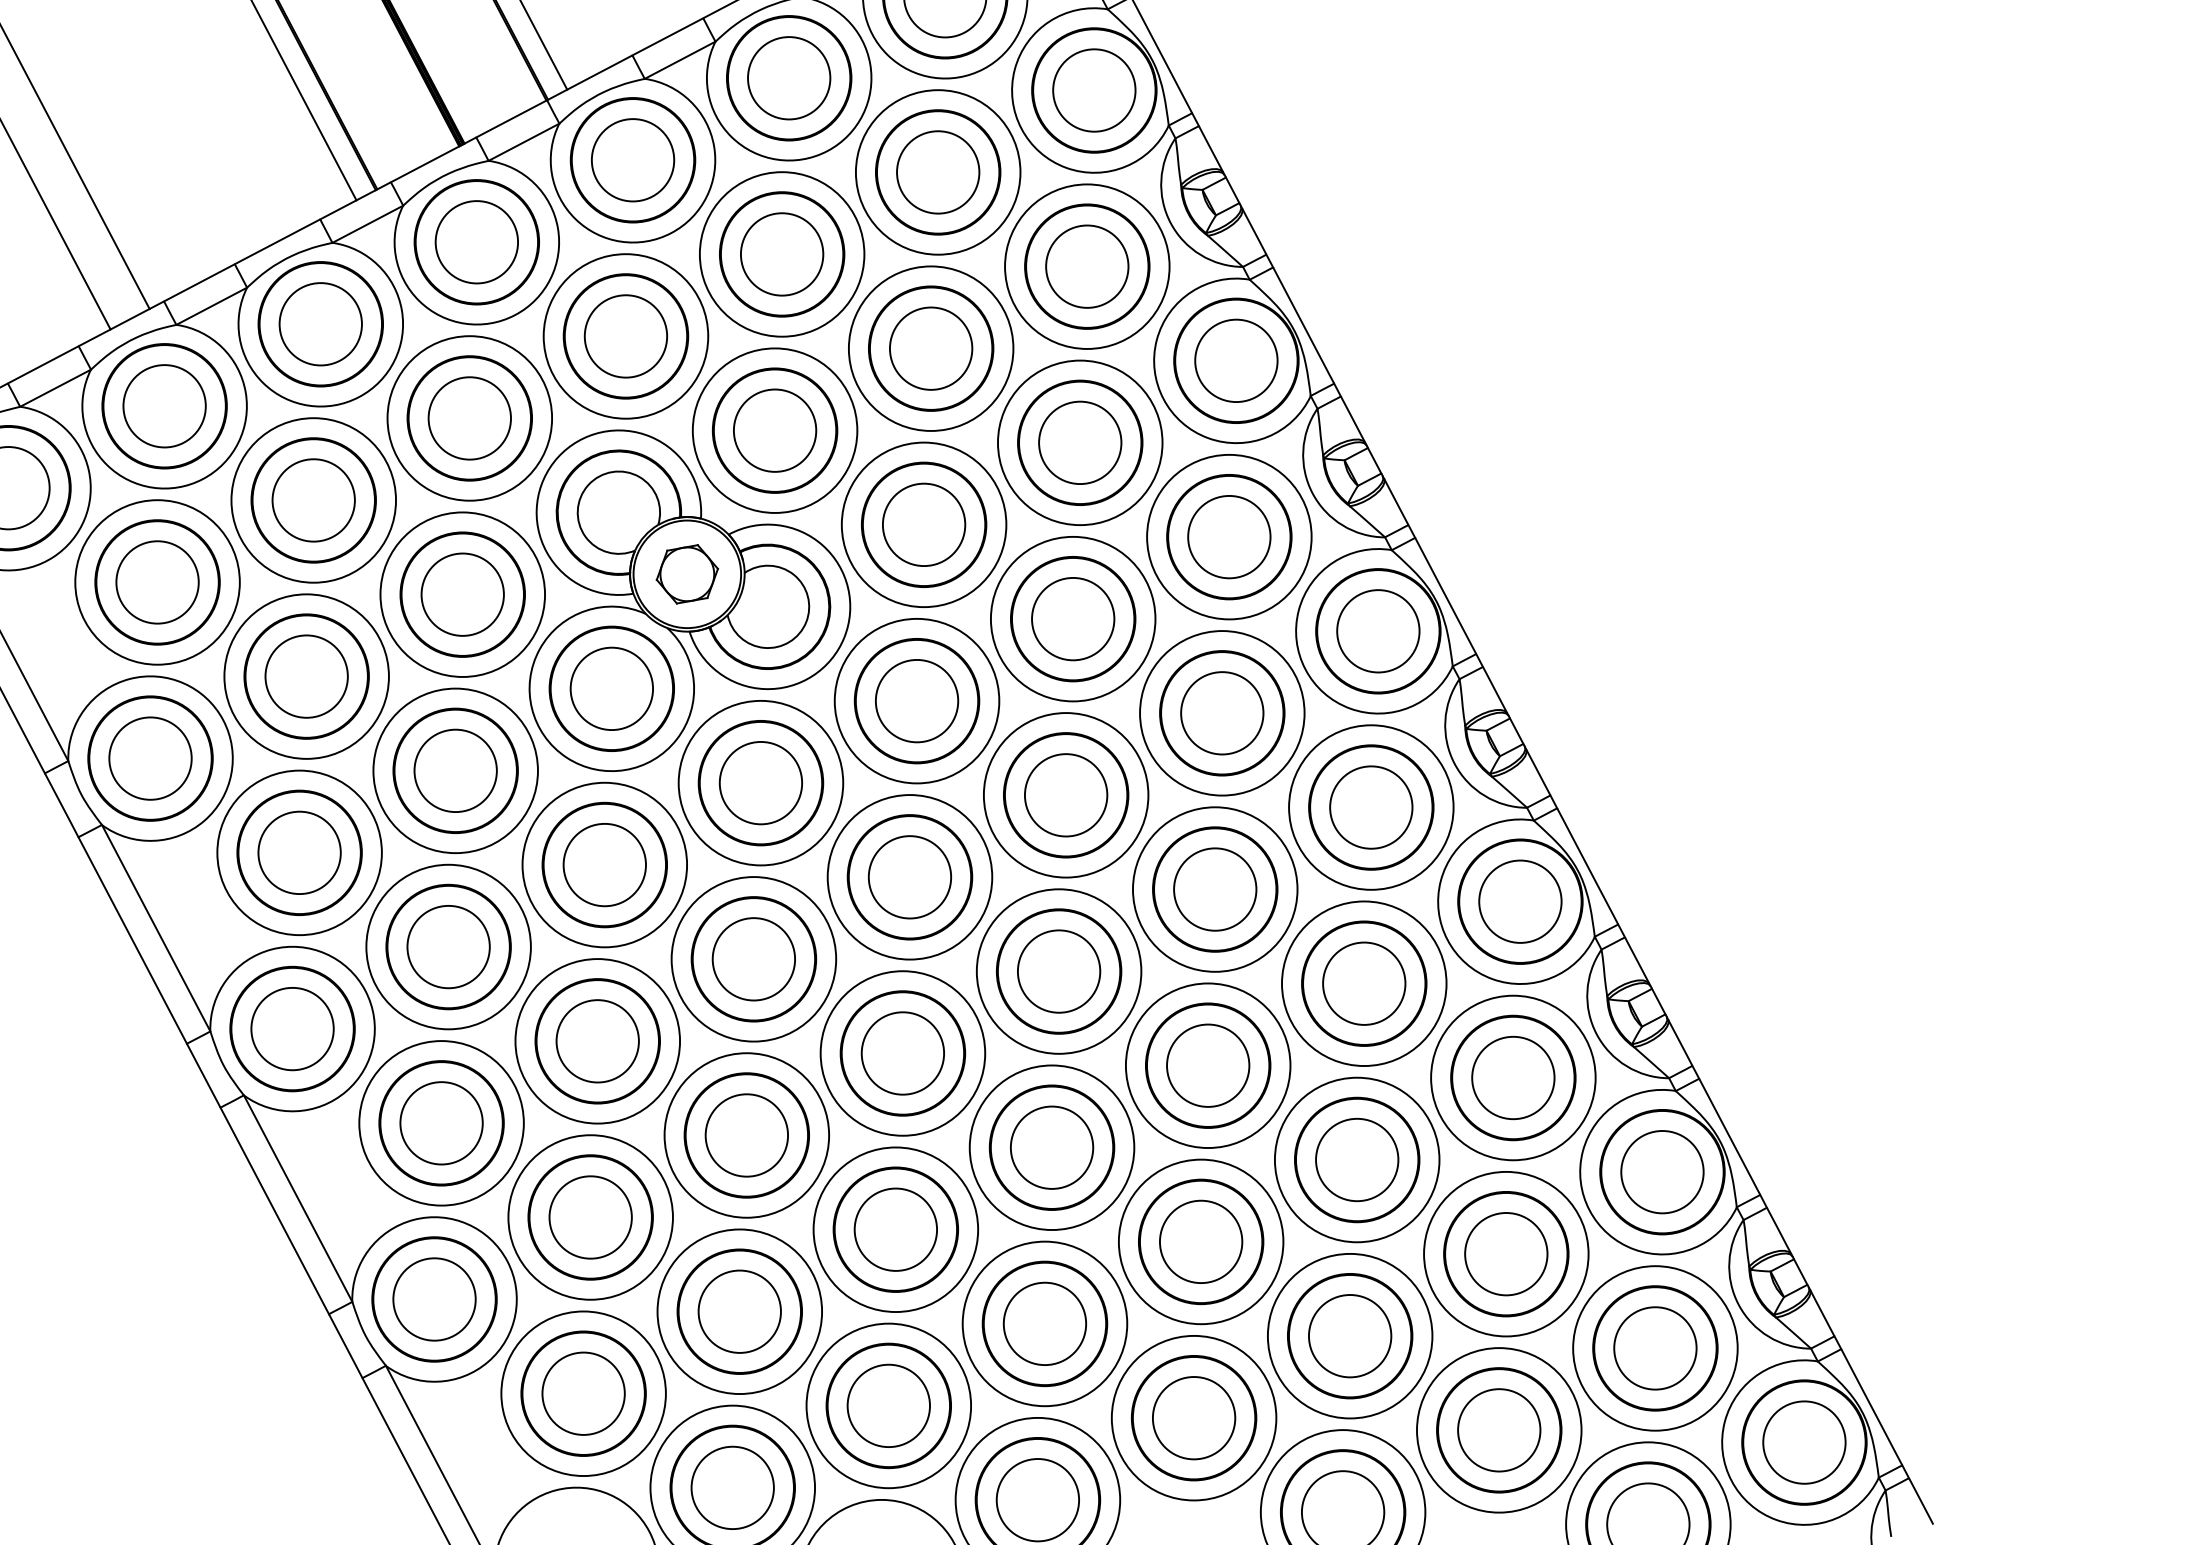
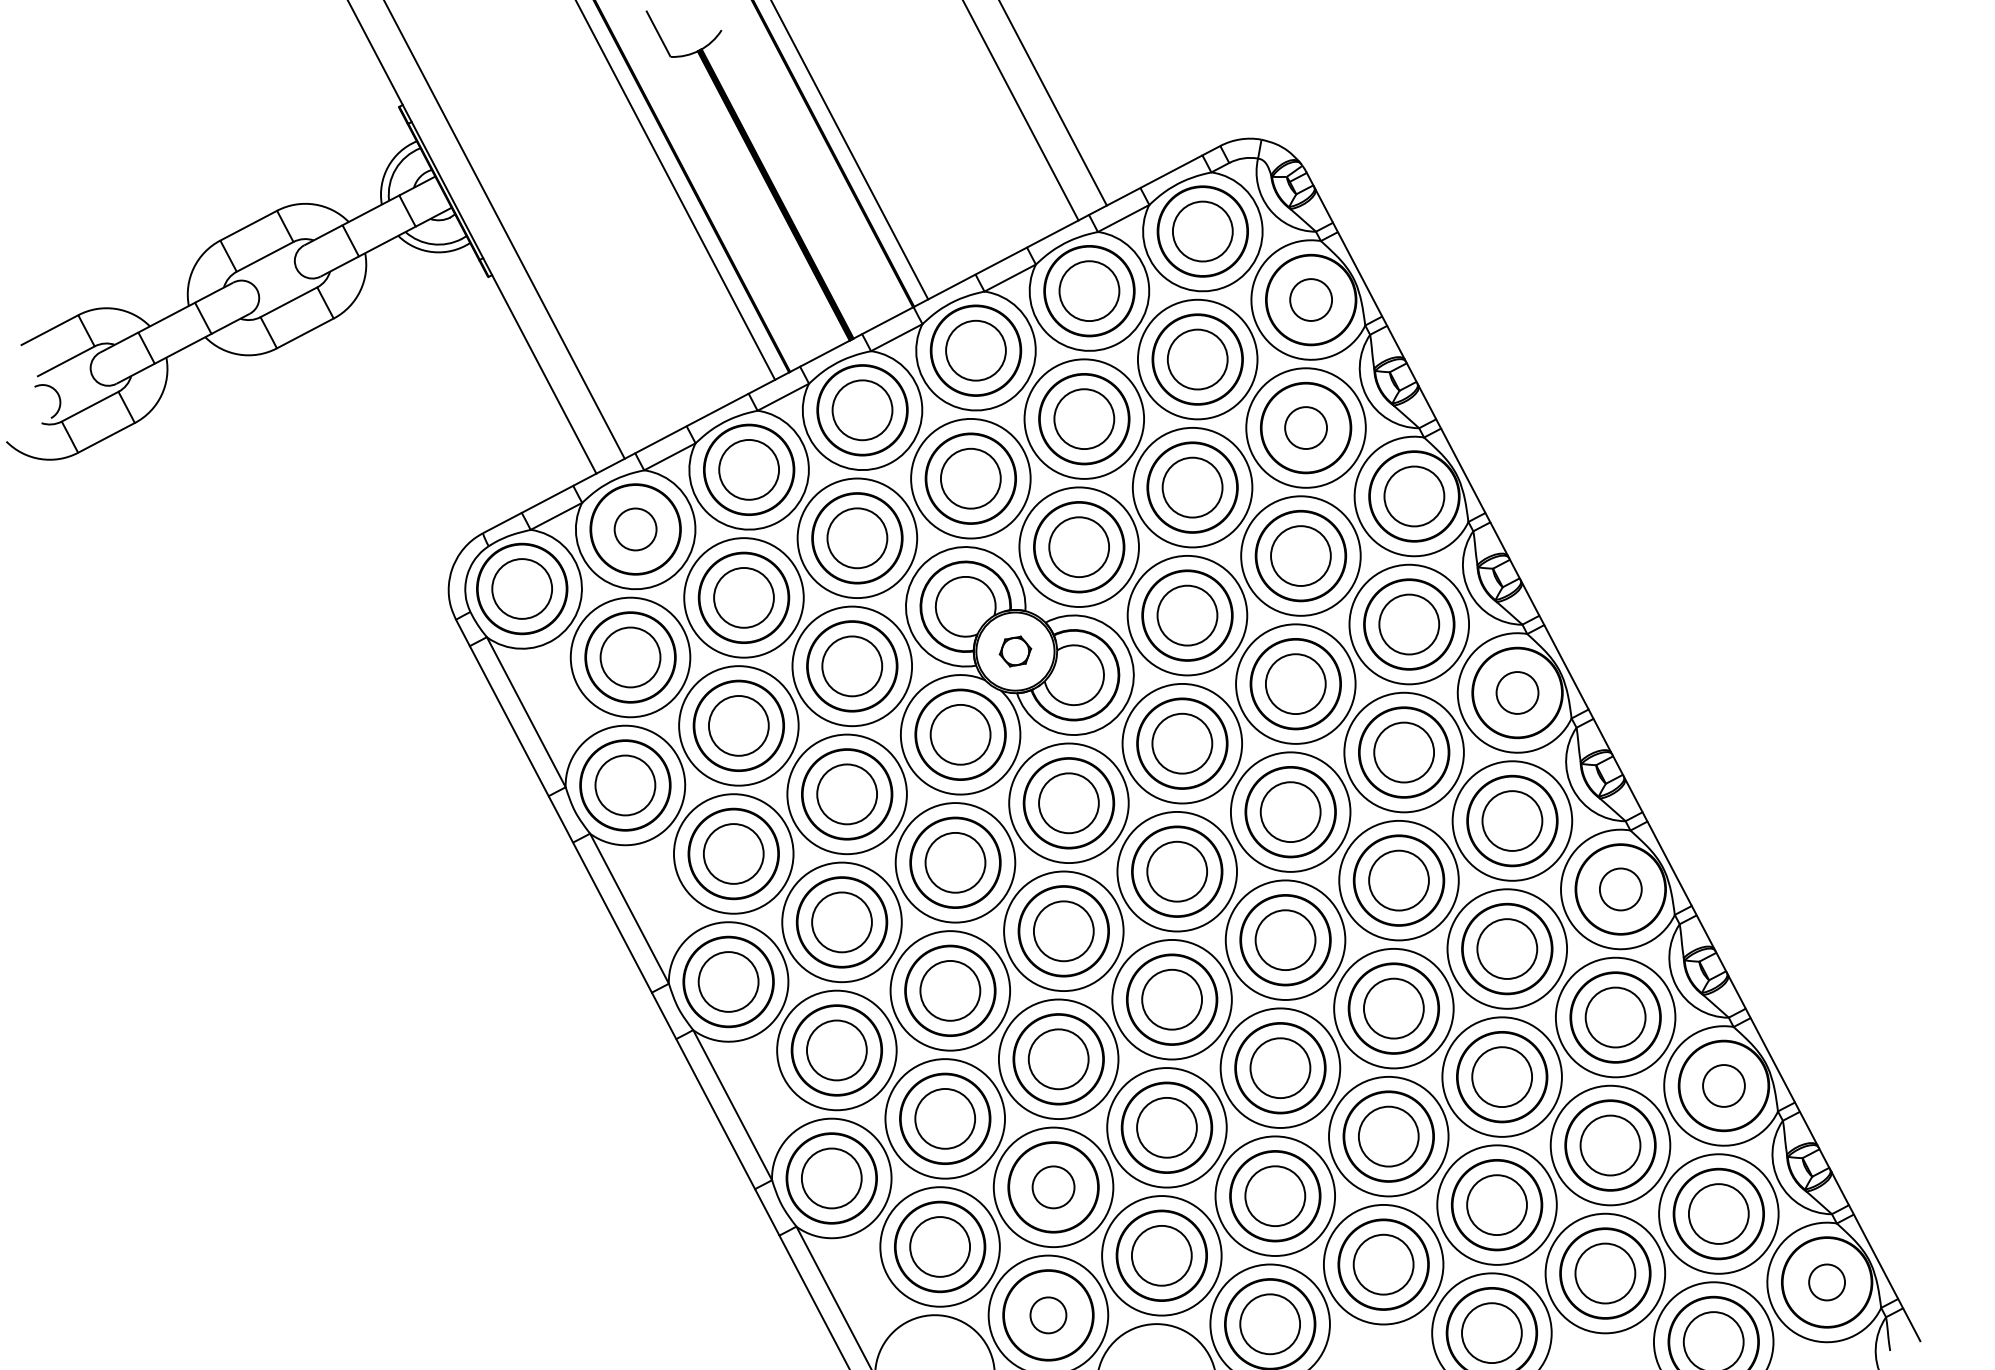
circle: (1093, 89) -> (1310, 299), size x0.7
circle: (1086, 265) -> (1305, 427), size x0.7
circle: (164, 406) -> (635, 529), size x0.7
part: (687, 574) -> (1015, 651), size x0.7
circle: (1378, 630) -> (1517, 692), size x0.7
circle: (1520, 901) -> (1620, 889), size x0.7
circle: (1661, 1171) -> (1723, 1085), size x0.7
circle: (739, 1311) -> (1053, 1187), size x0.7
circle: (1803, 1442) -> (1826, 1282), size x0.6
circle: (732, 1488) -> (1048, 1315), size x0.6

